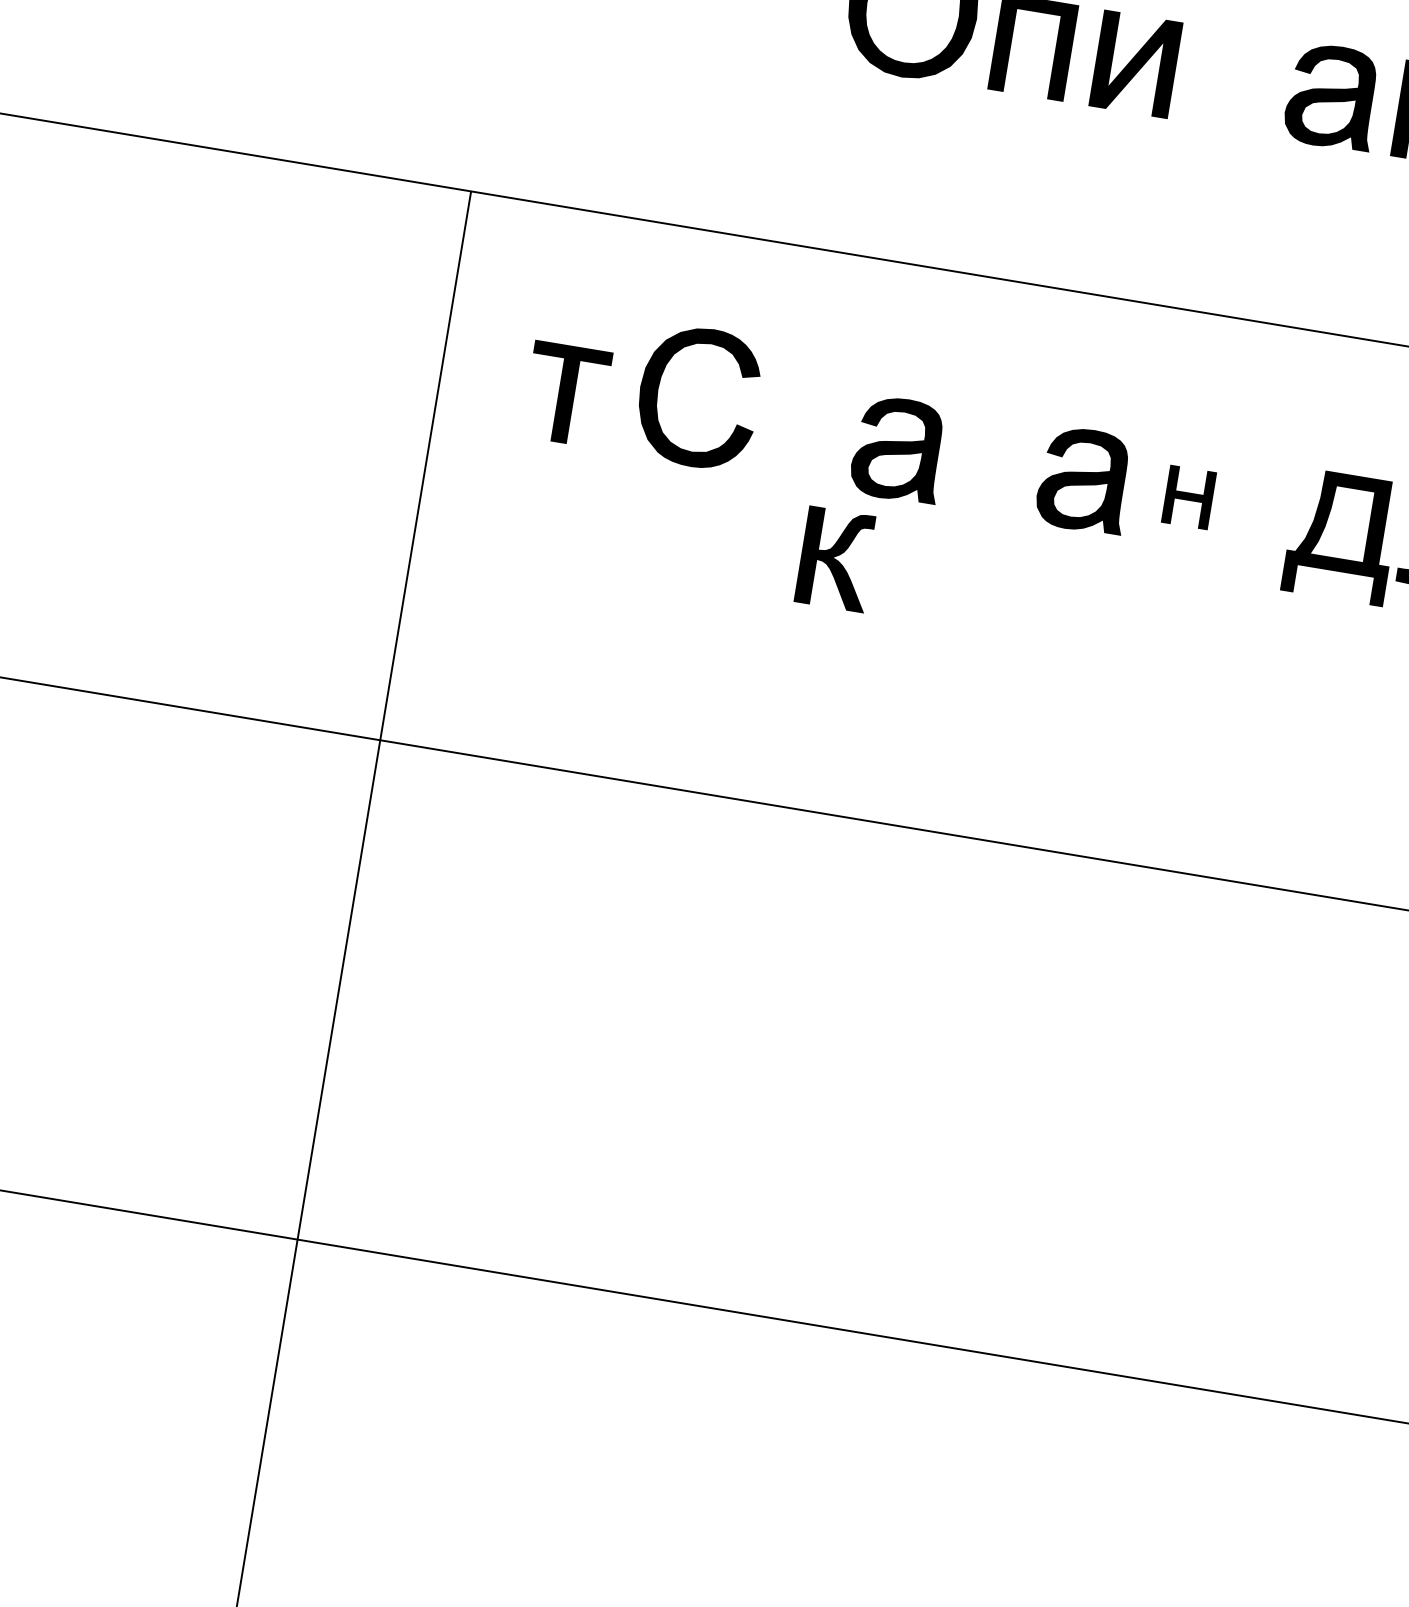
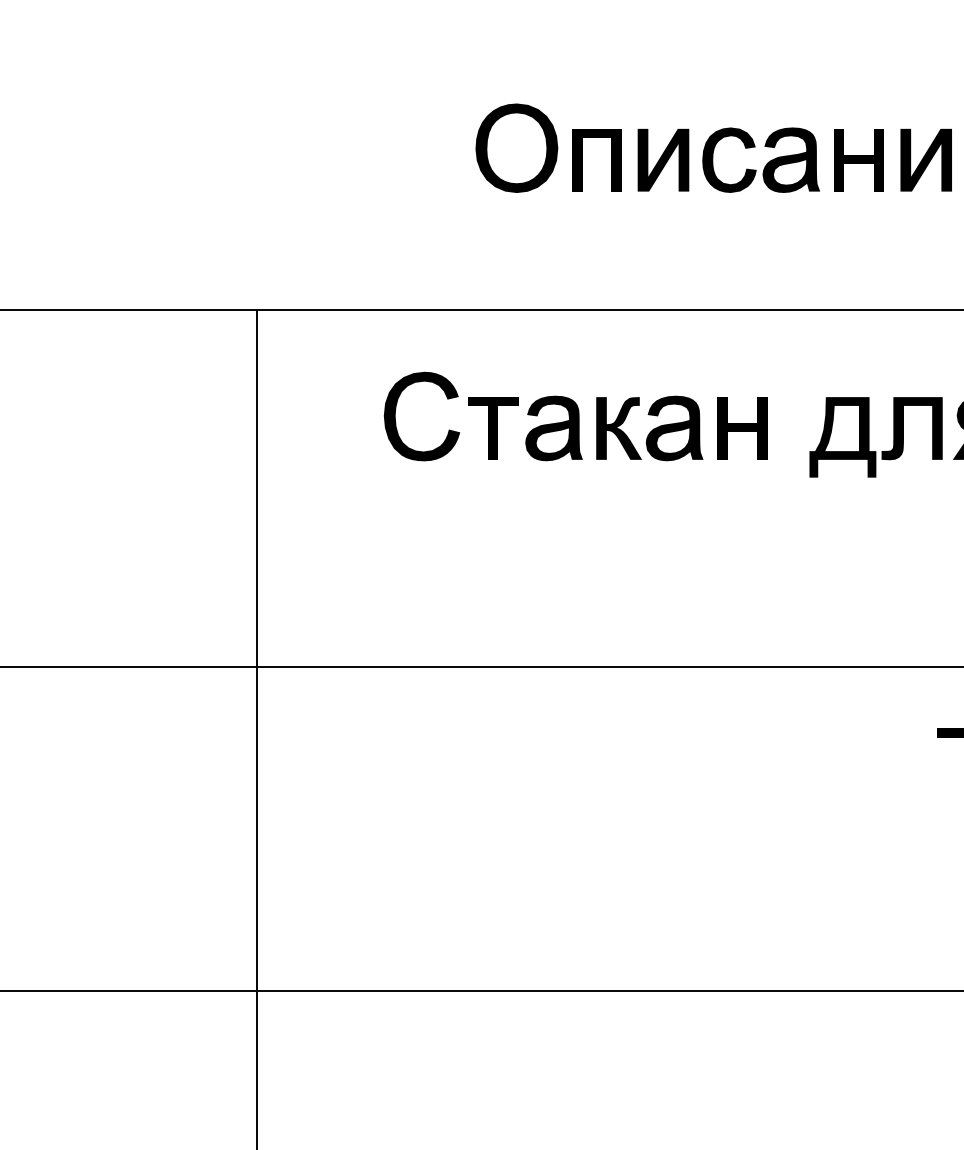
fill: (1237, 81) -> (729, 160), added
part: (567, 394) -> (493, 428), moved
part: (1189, 497) -> (742, 428), size x1.67
part: (835, 559) -> (618, 428), moved

